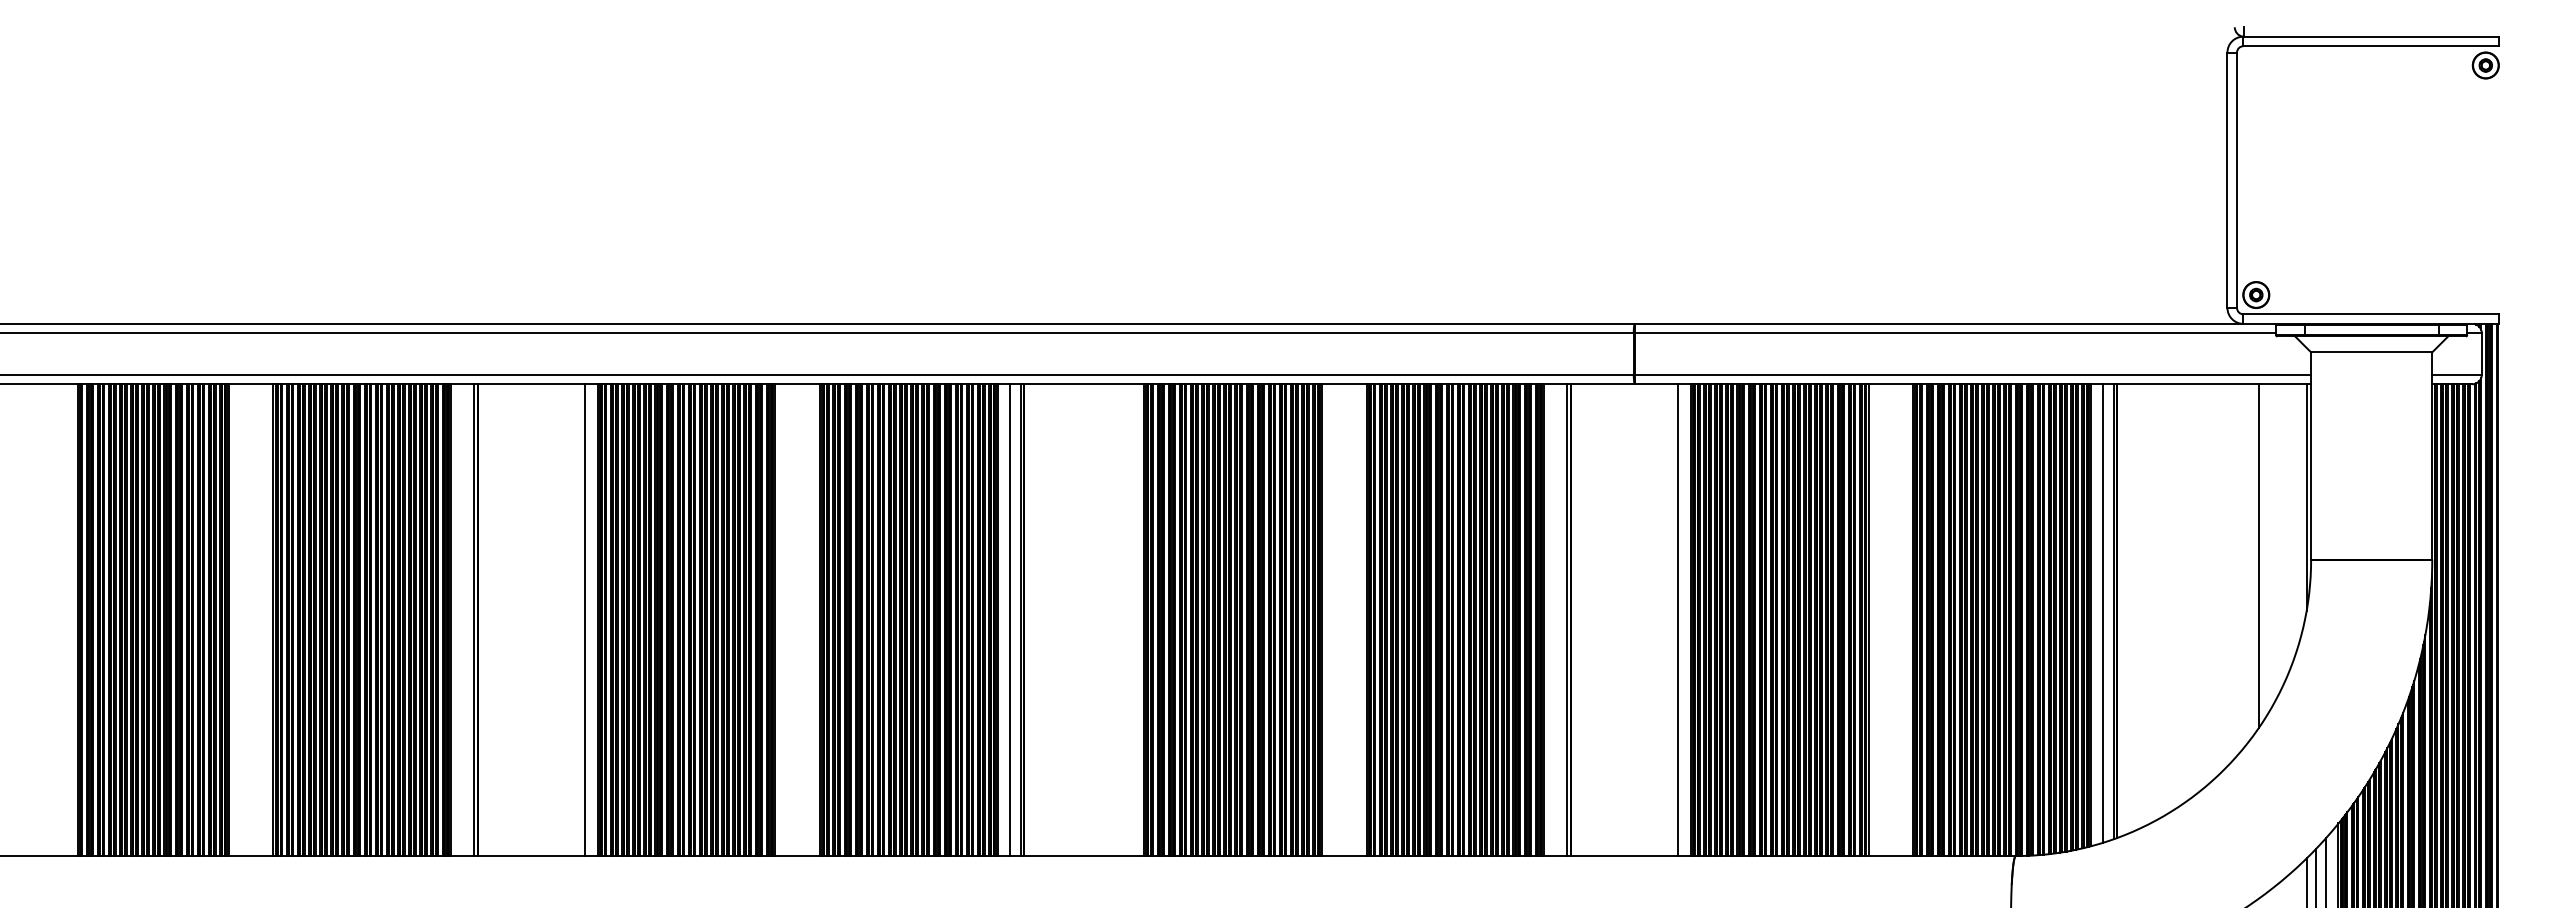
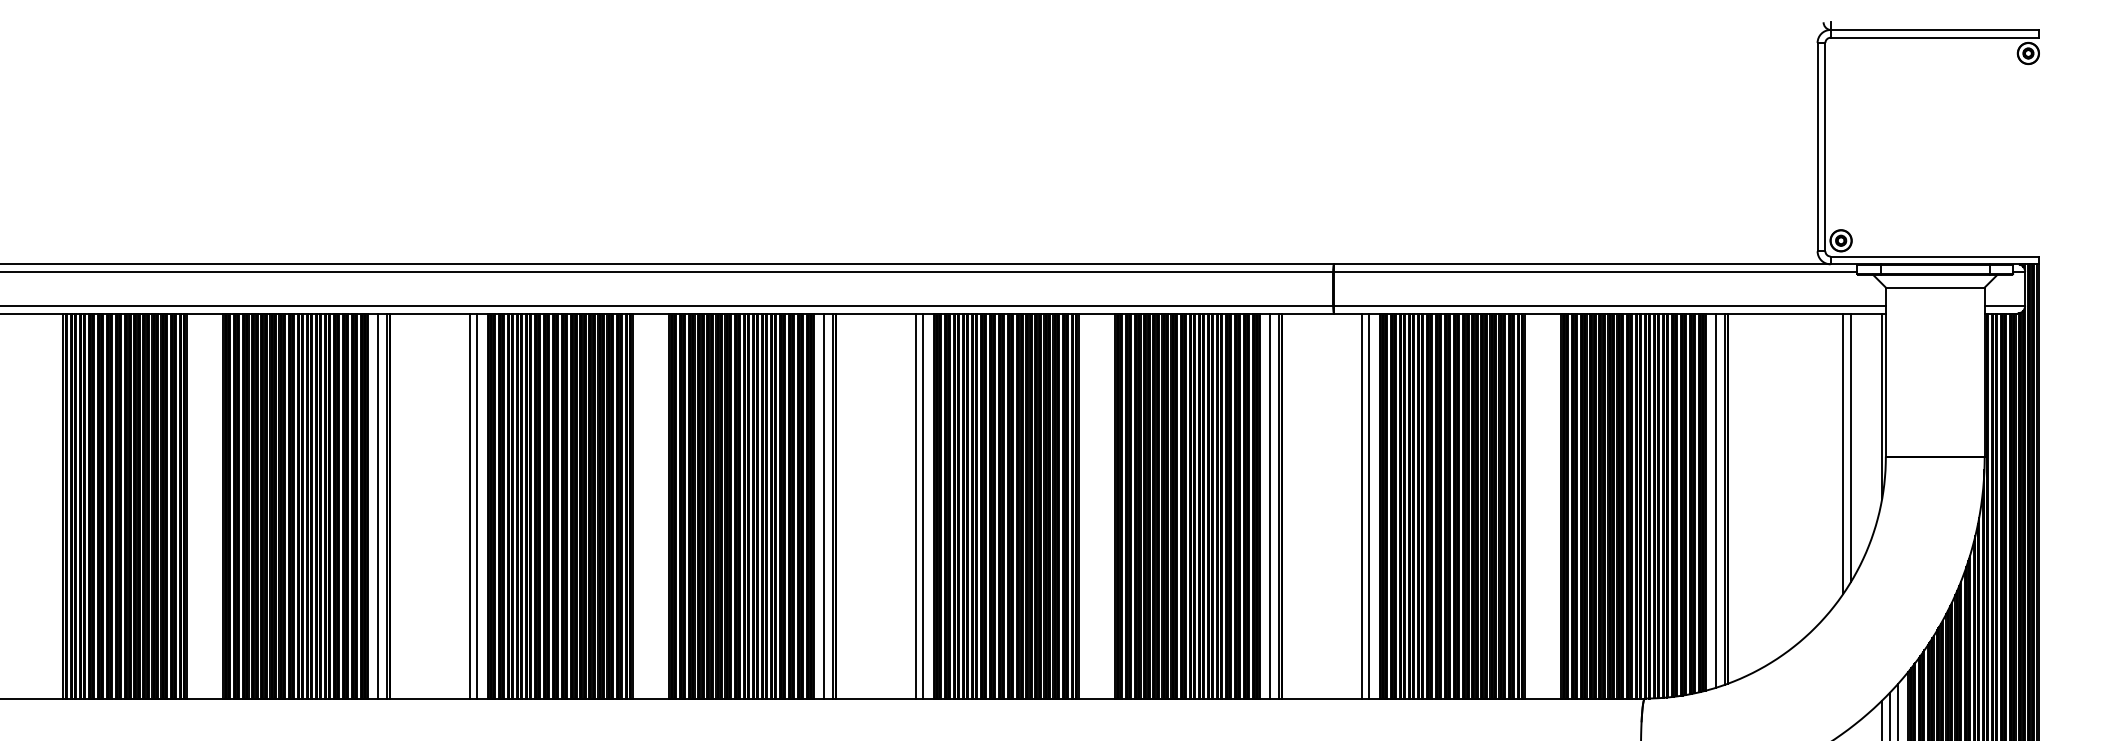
line: (2268, 548) -> (1851, 447), added
line: (463, 620) -> (378, 506), added
line: (576, 620) -> (470, 506), added
line: (1122, 620) -> (915, 506), added
line: (1131, 620) -> (923, 506), added
line: (1556, 620) -> (1270, 506), added
line: (1669, 620) -> (1362, 506), added

